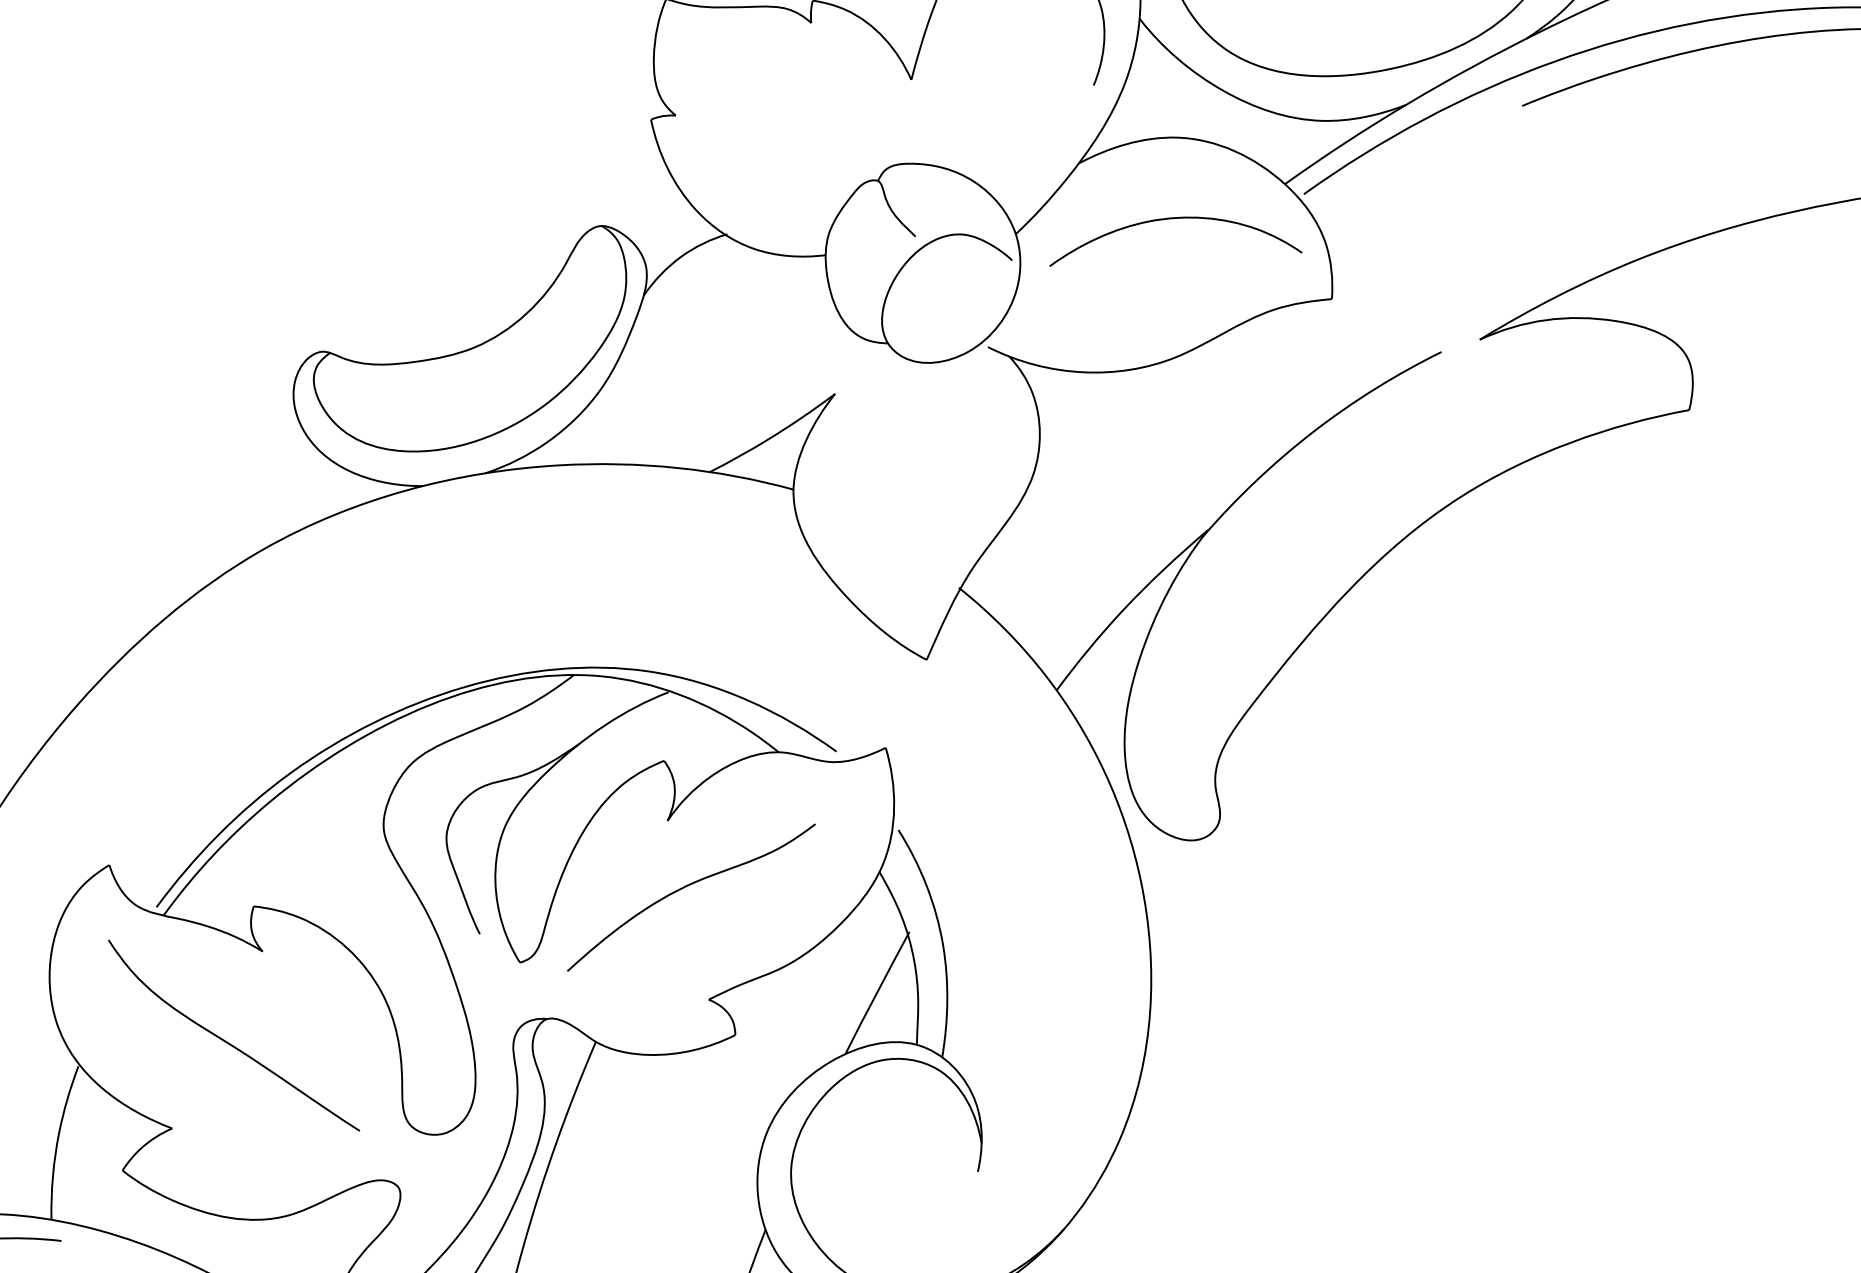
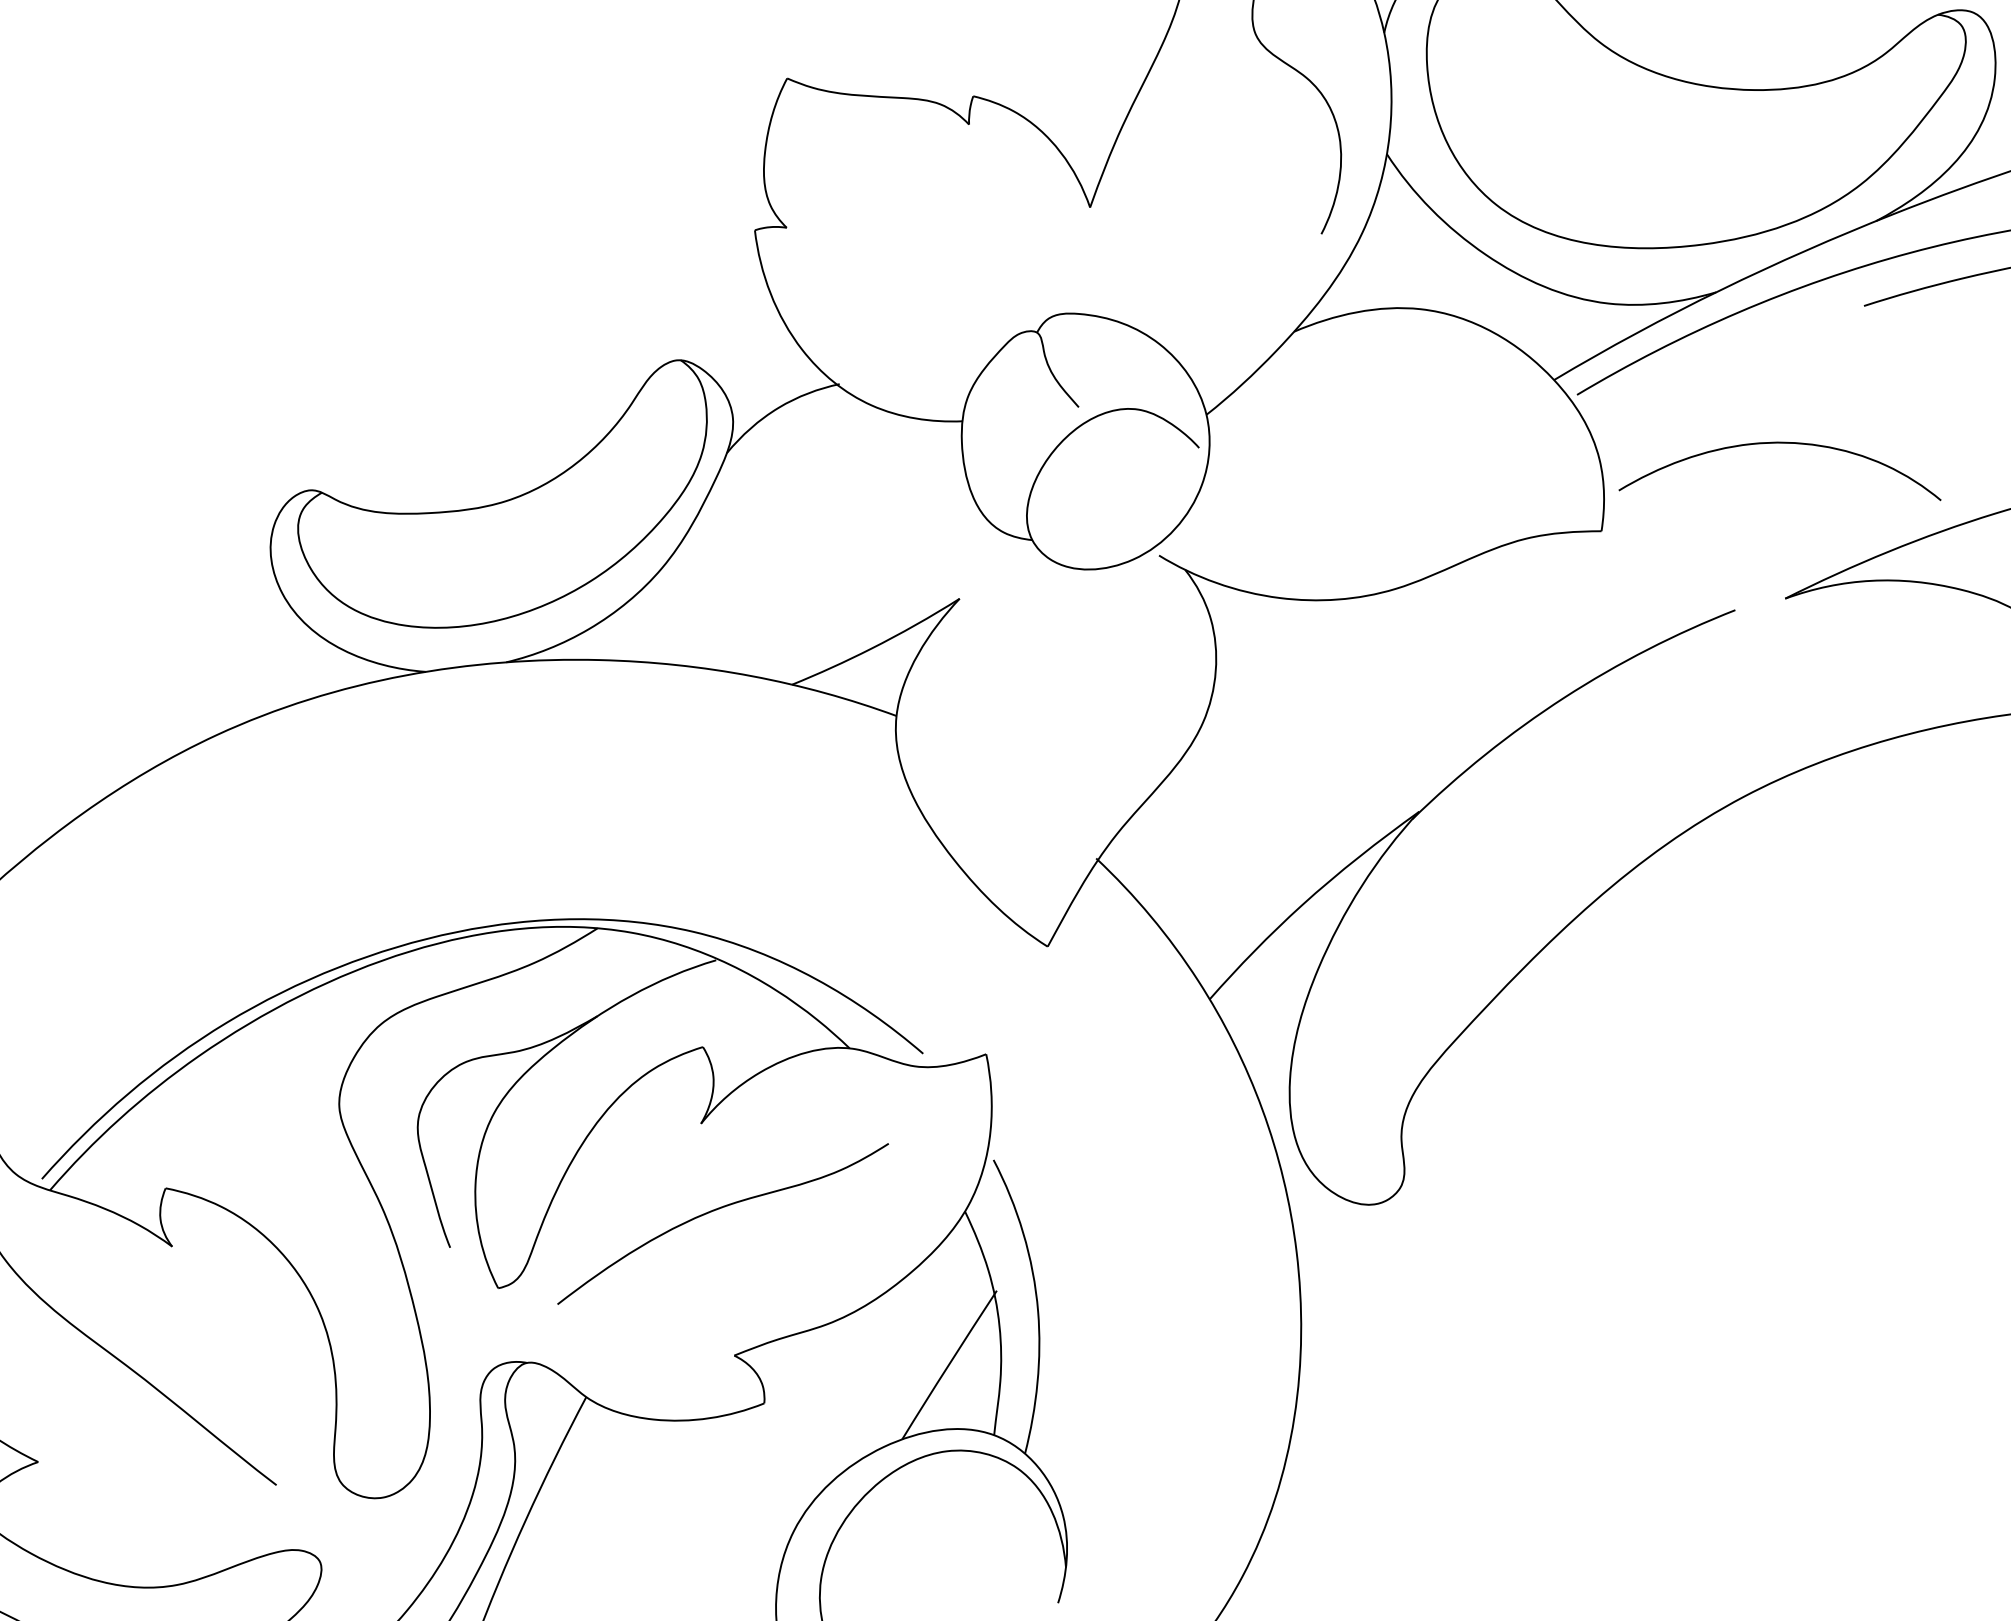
curve: (1173, 219) -> (1781, 444), moved

